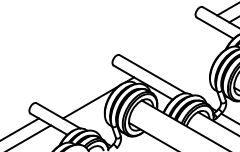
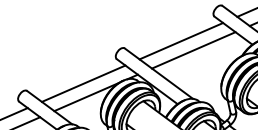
line: (169, 42) -> (181, 40), added
line: (181, 49) -> (193, 49), added
line: (86, 90) -> (83, 83), added

